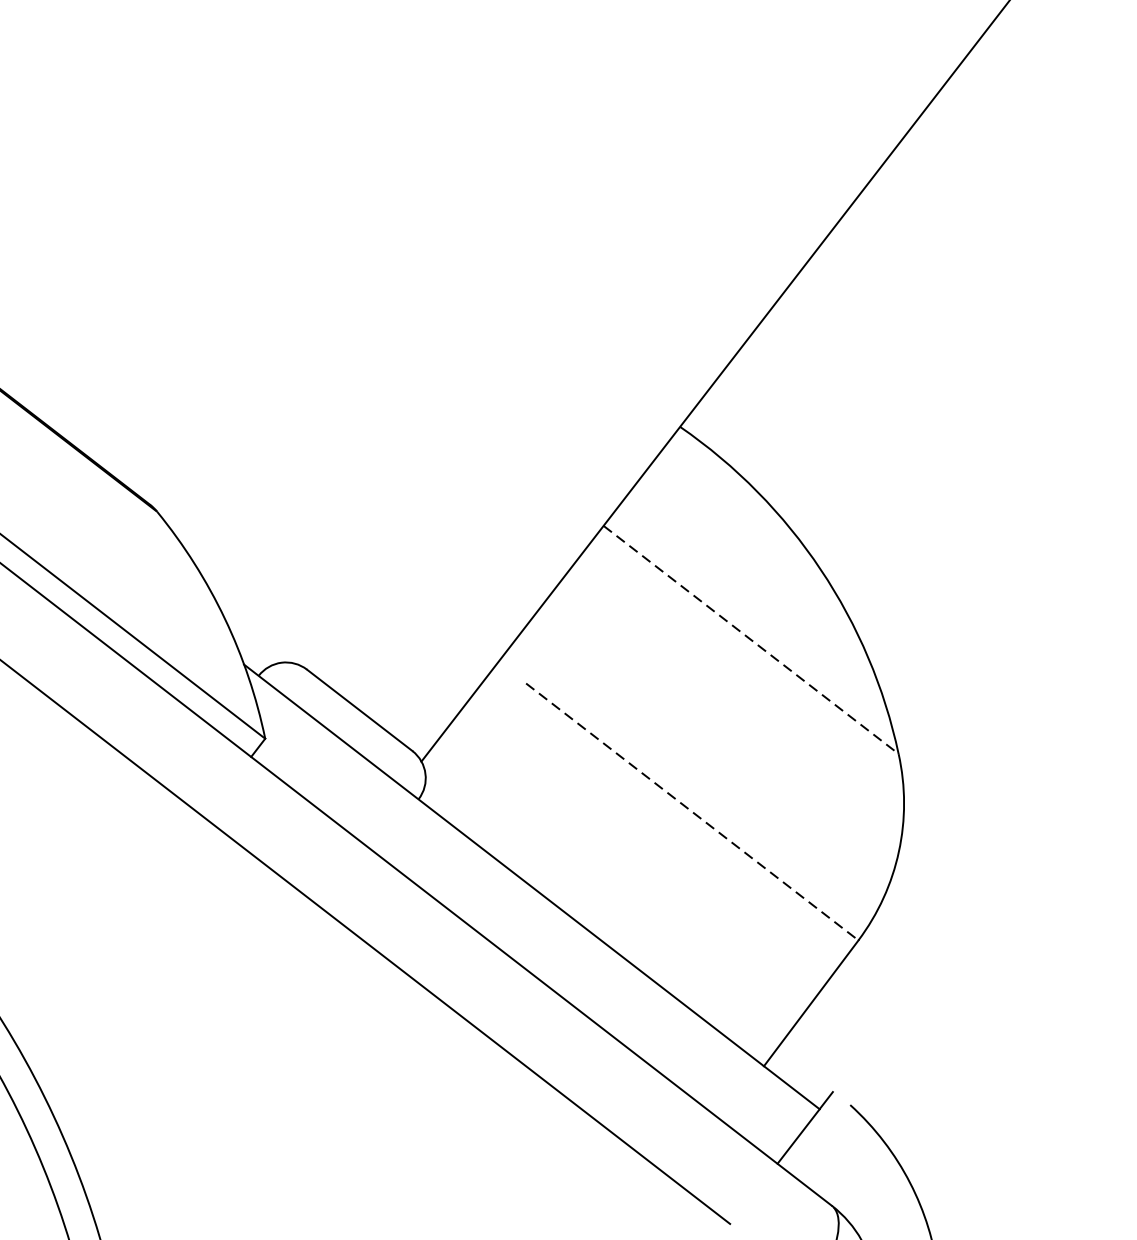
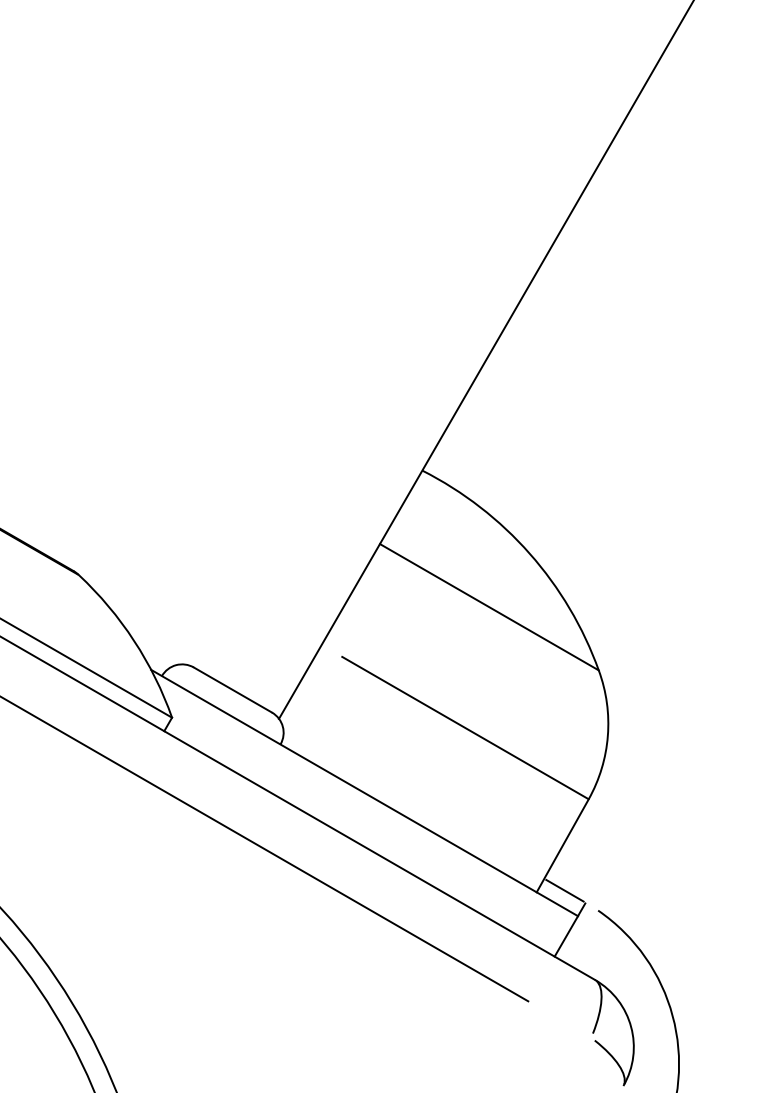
line: (751, 640) -> (489, 607), dashed -> solid
line: (692, 811) -> (465, 727), dashed -> solid
line: (804, 1069) -> (564, 890), added

